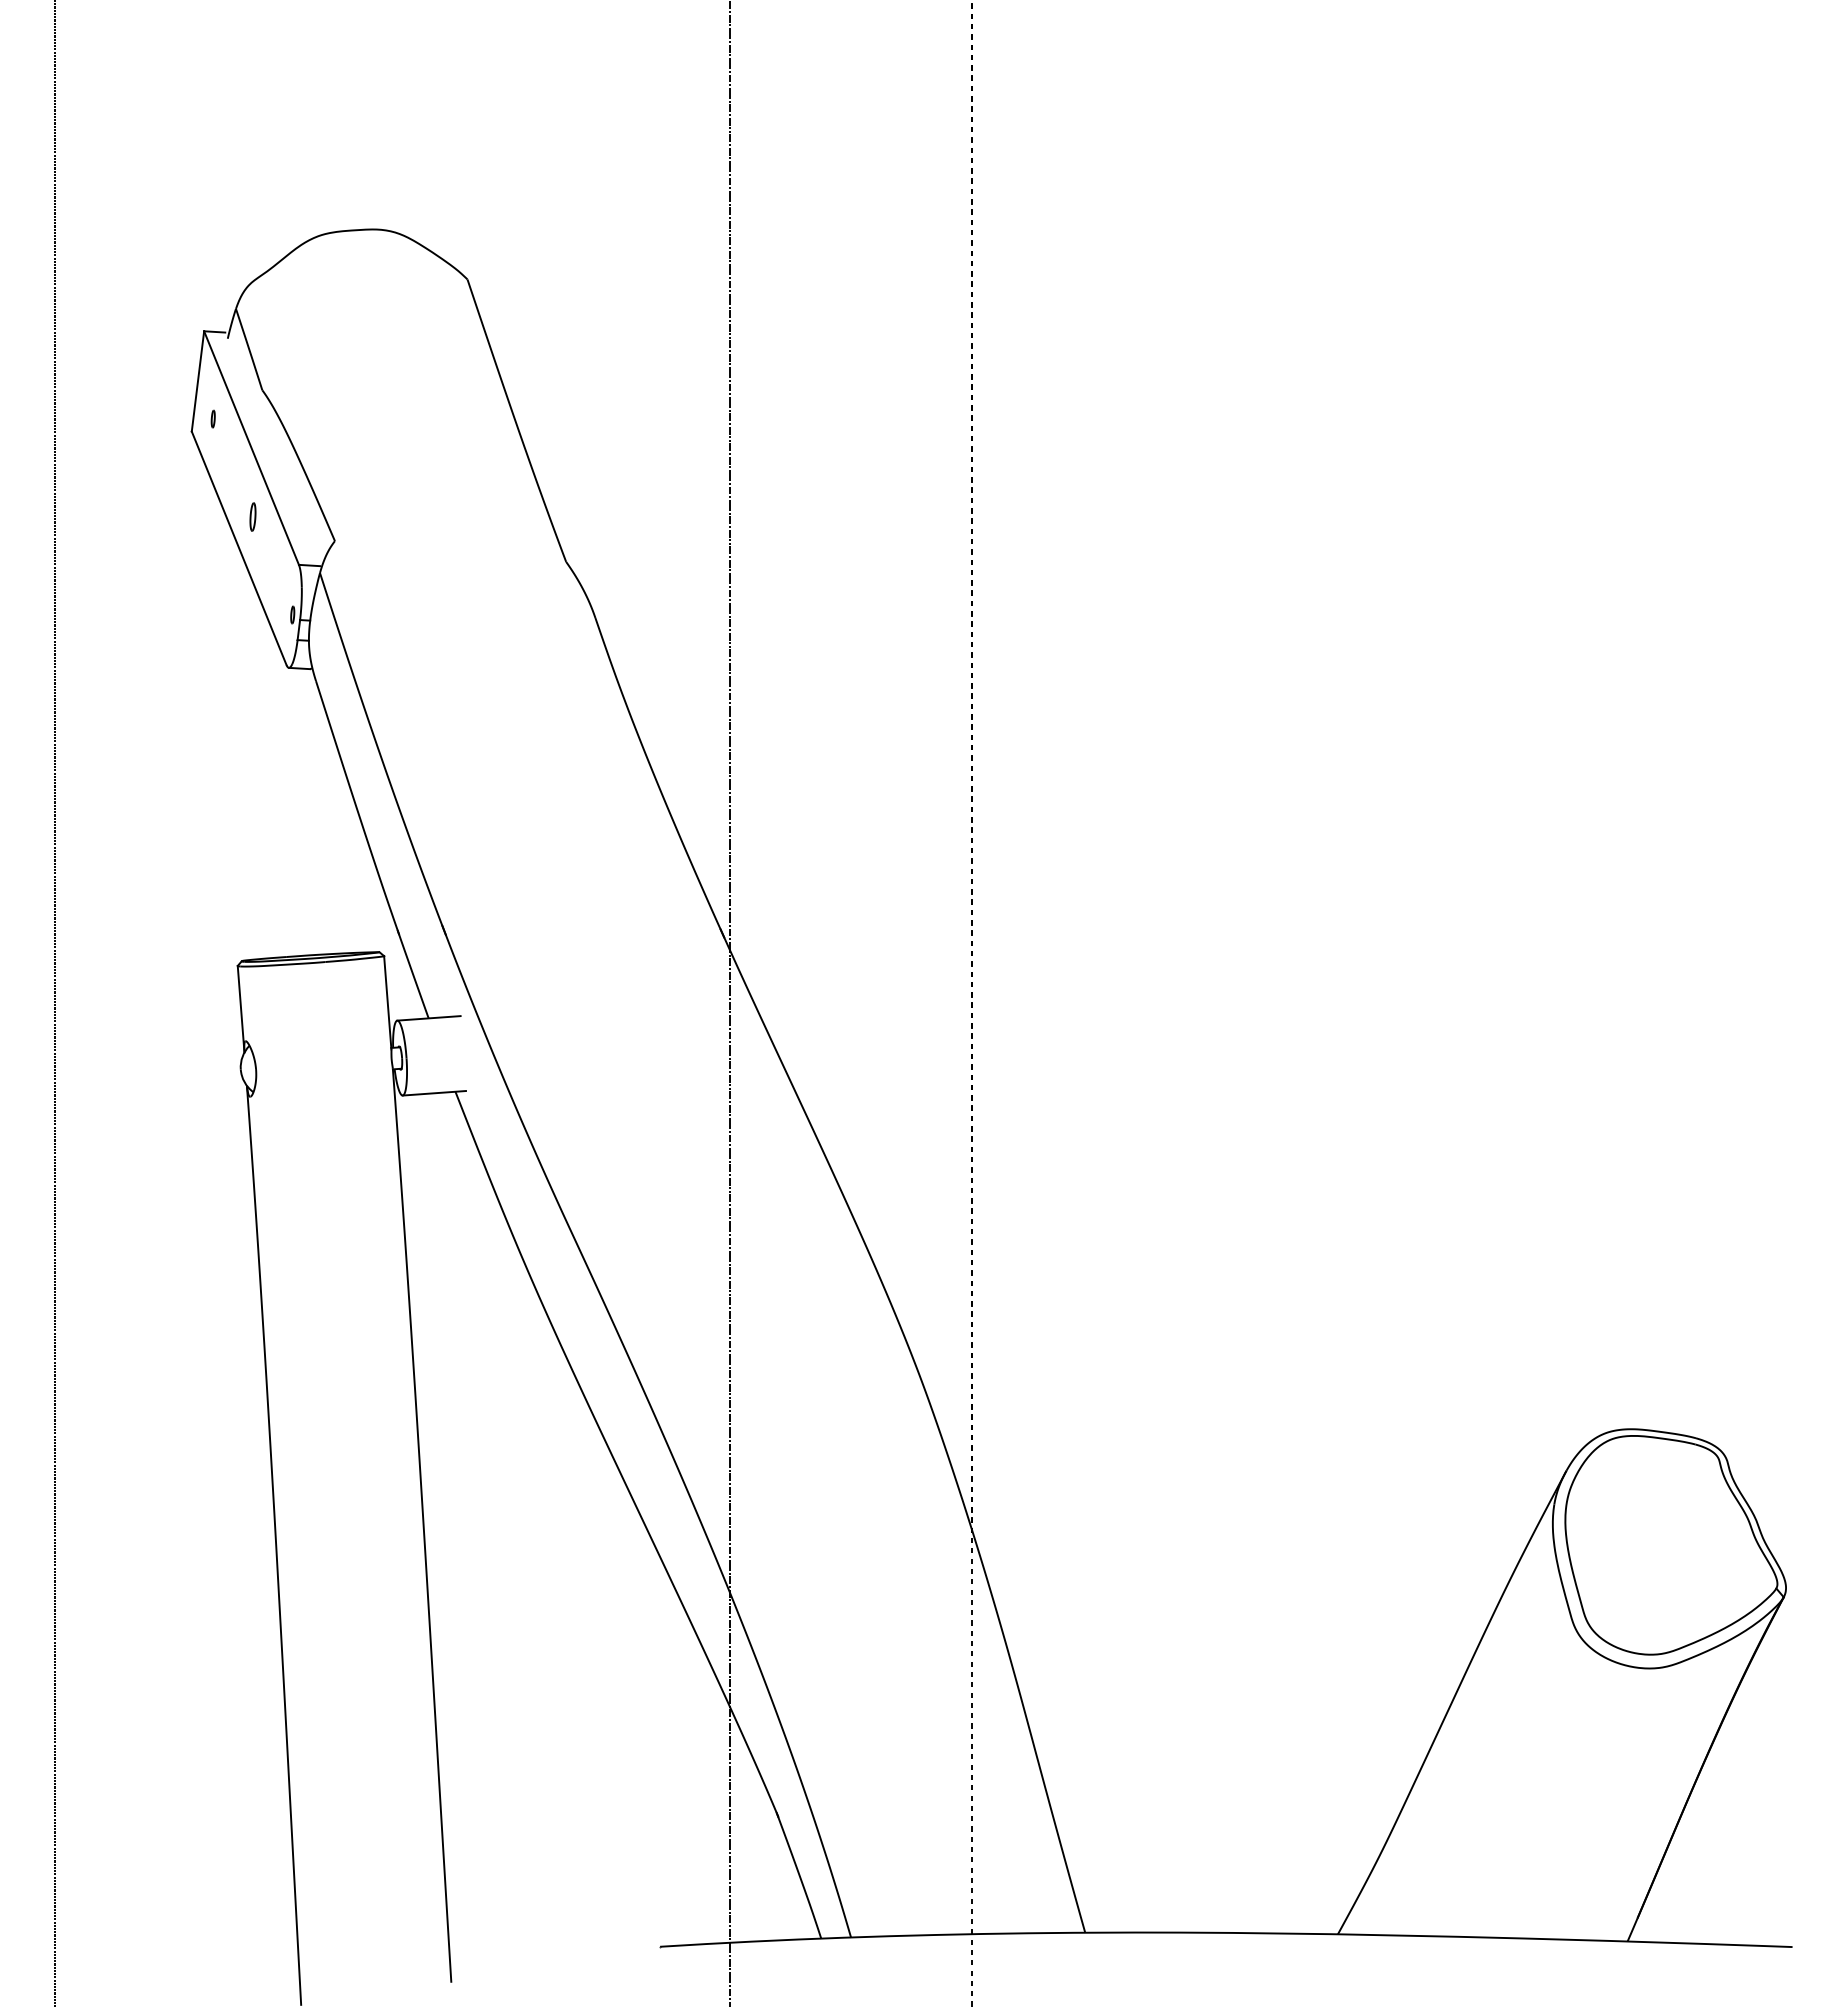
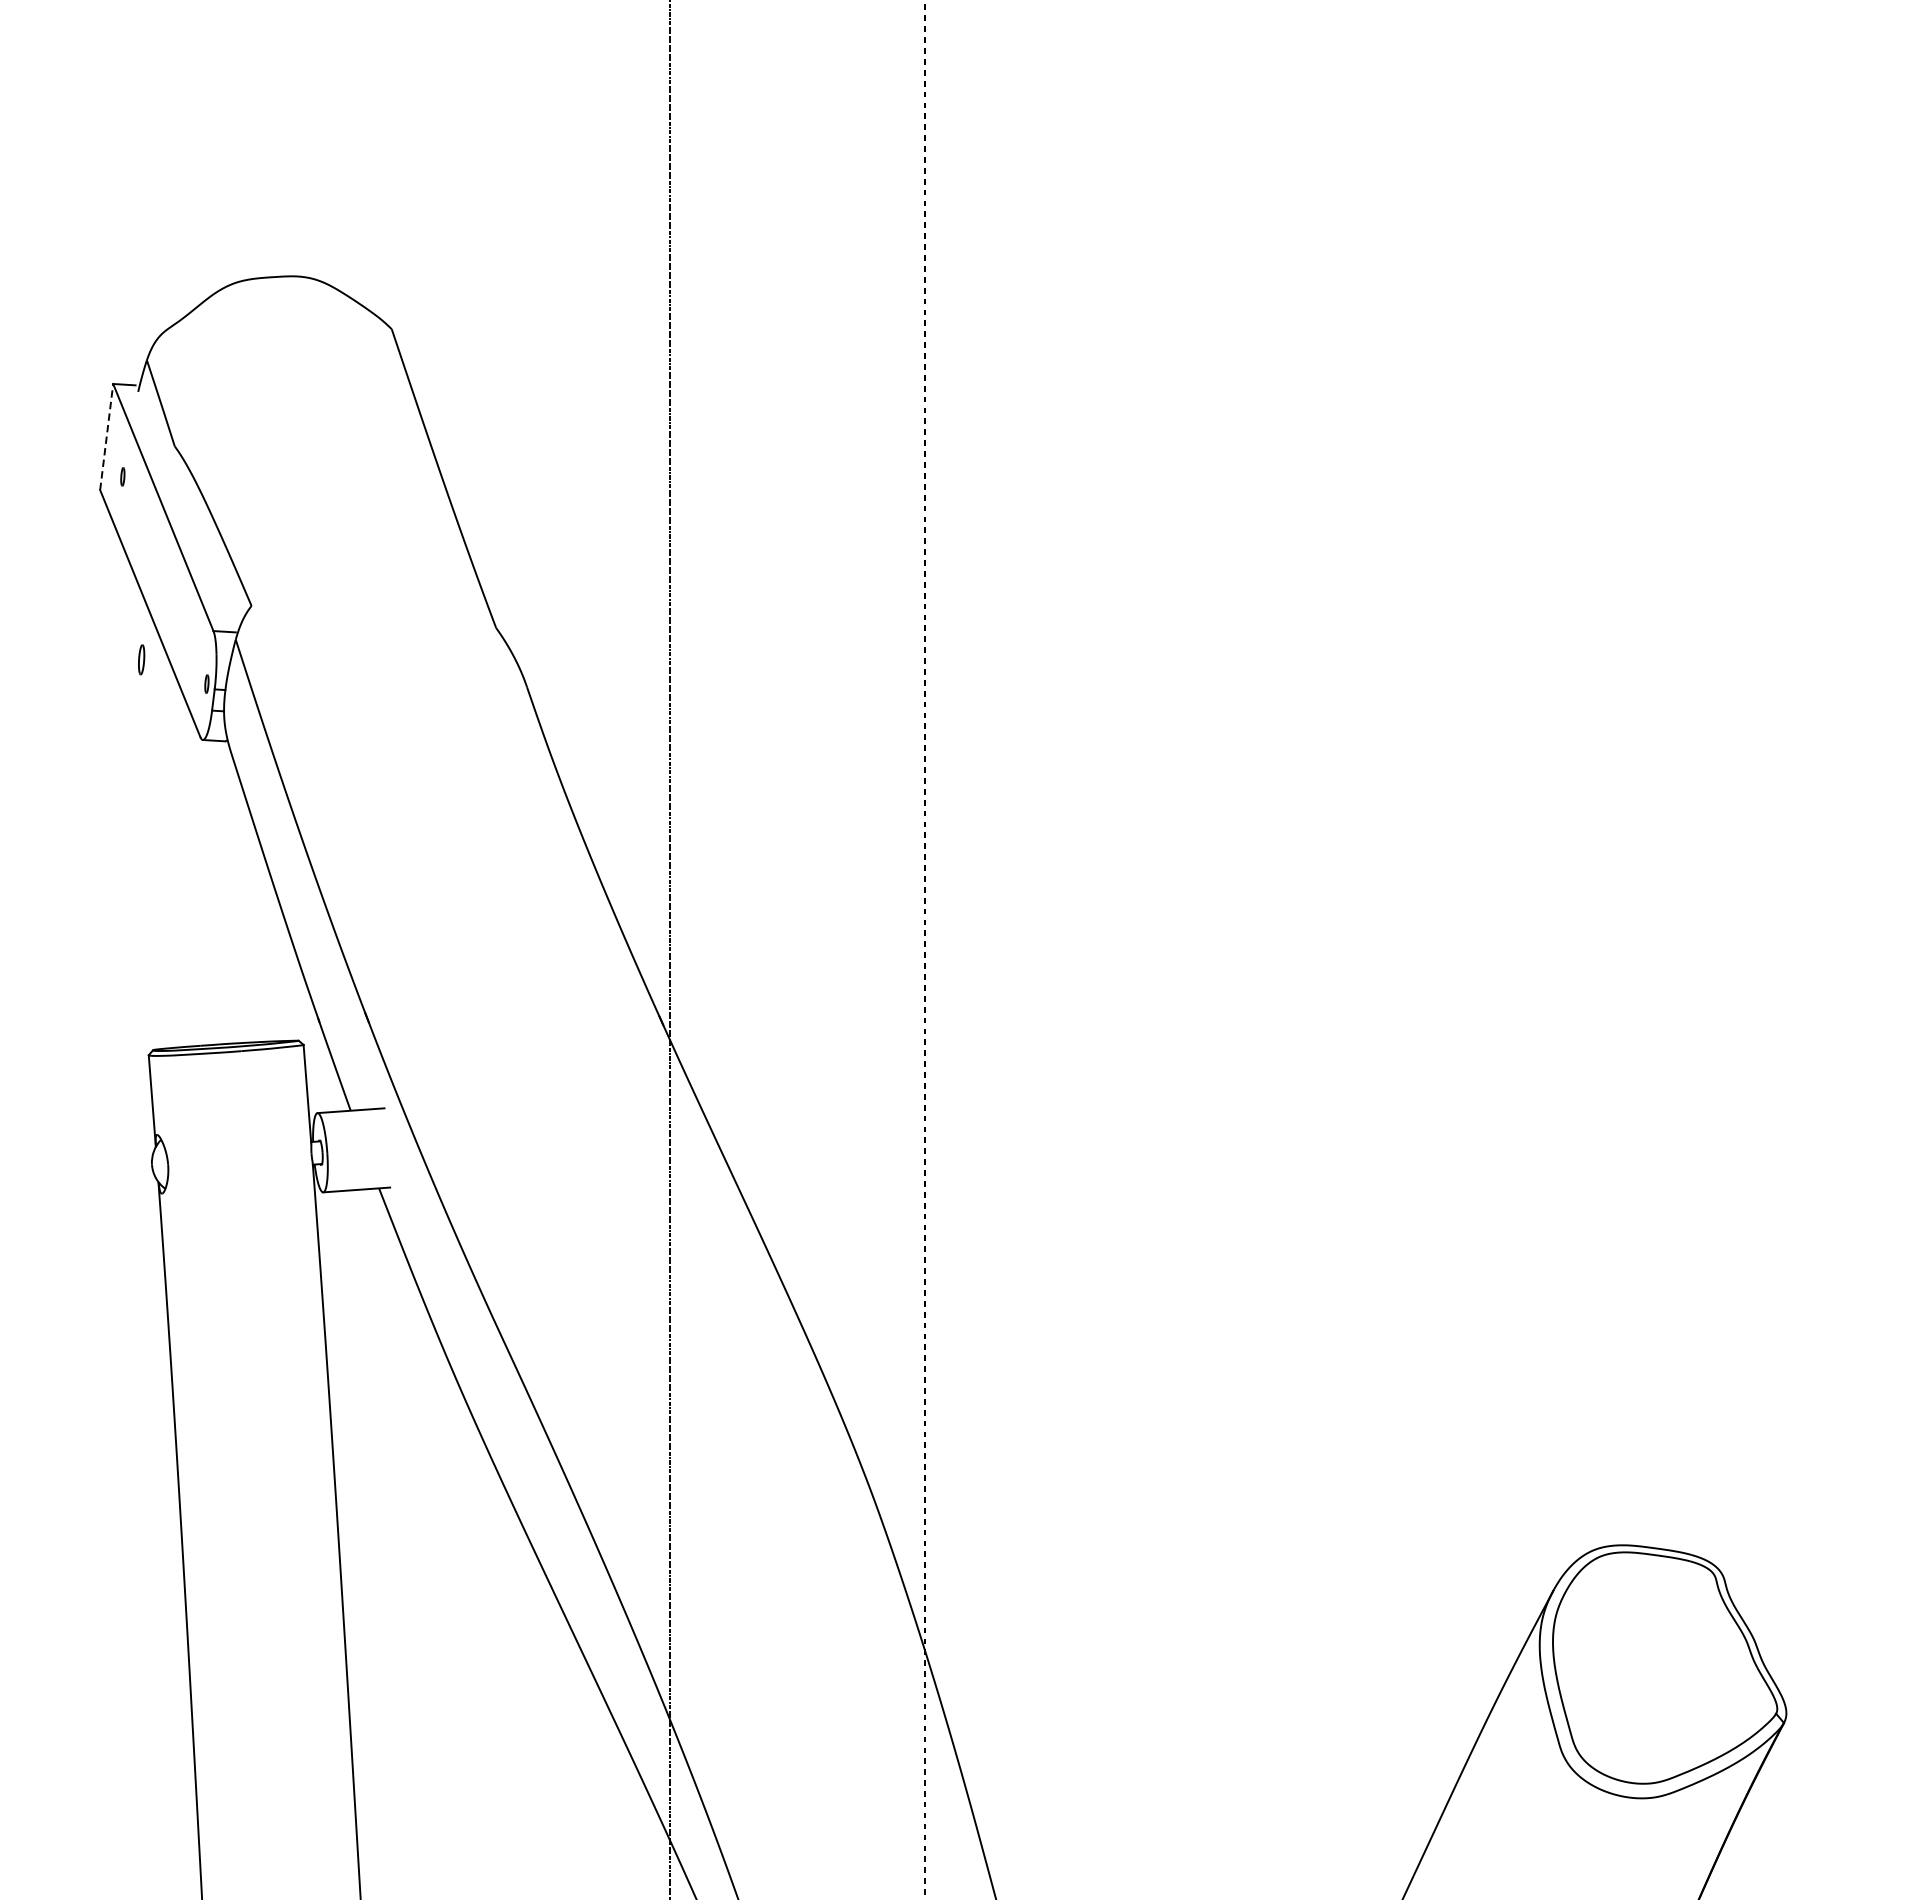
line: (197, 381) -> (106, 437), solid -> dashed
part: (252, 516) -> (141, 659), moved

